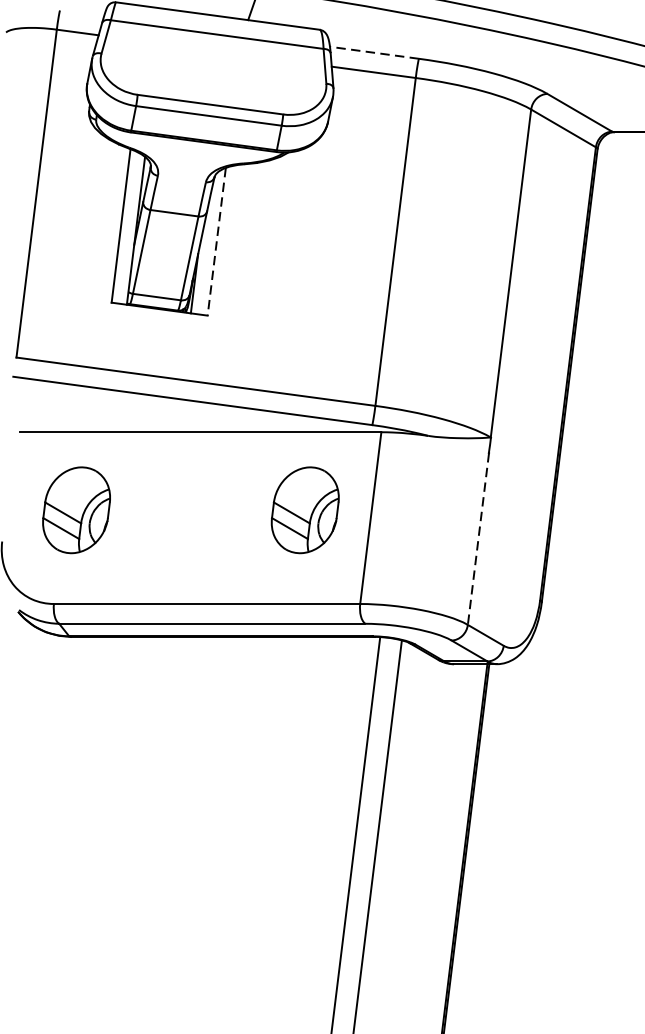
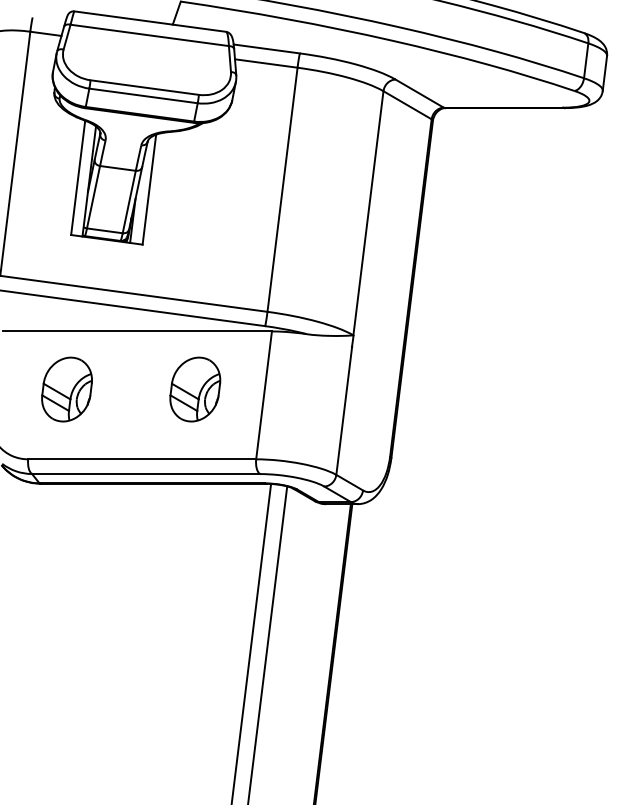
line: (374, 52) -> (266, 48), dashed -> solid
line: (216, 242) -> (149, 190), dashed -> solid
part: (75, 510) -> (66, 389), moved
part: (305, 510) -> (195, 389), moved
line: (478, 539) -> (344, 411), dashed -> solid

